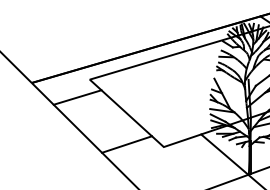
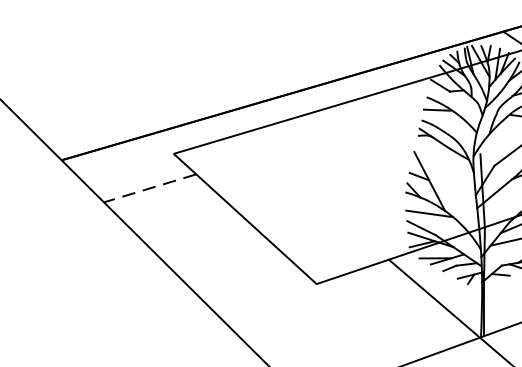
line: (77, 97) -> (149, 188), solid -> dashed
line: (126, 144) -> (244, 279), removed

